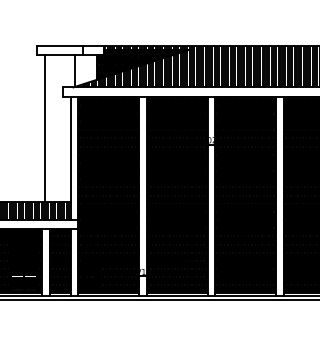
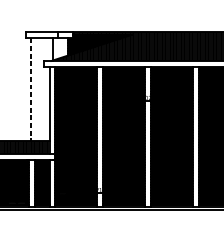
line: (45, 128) -> (31, 89), solid -> dashed

